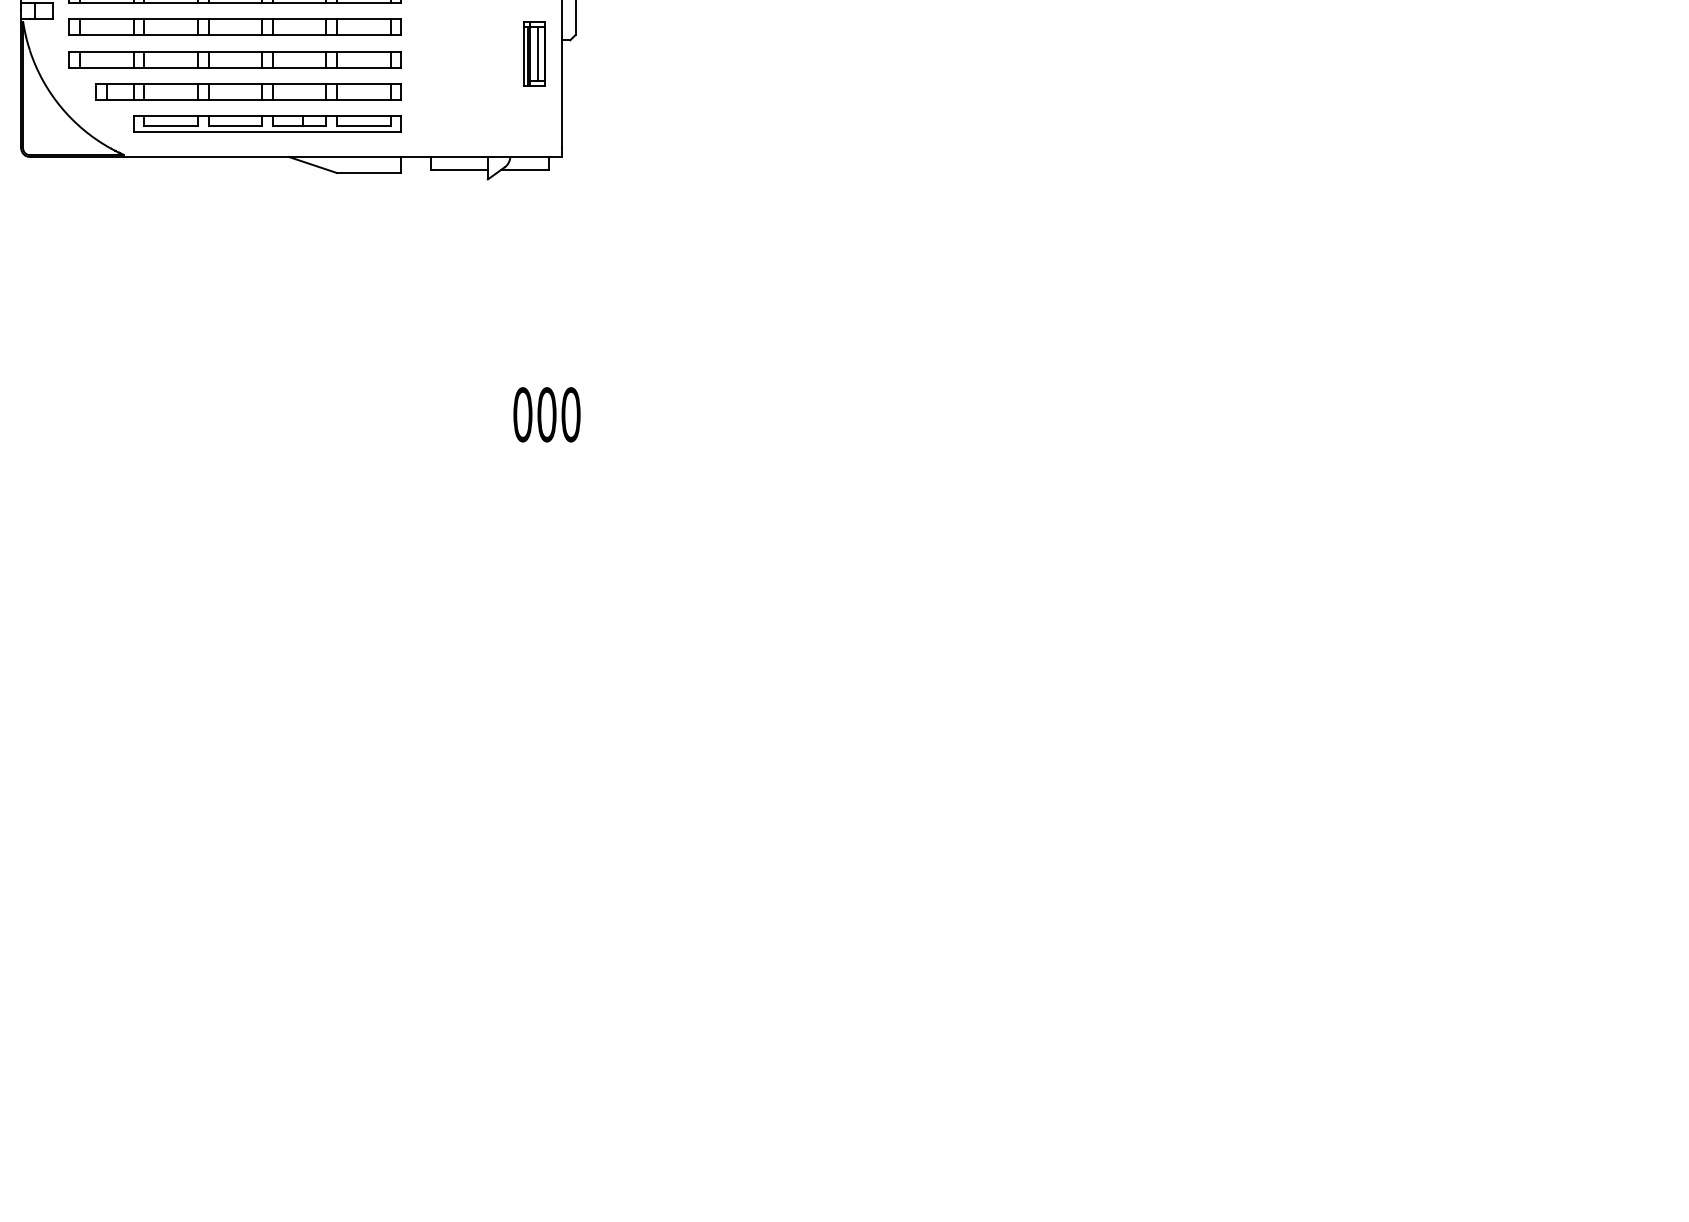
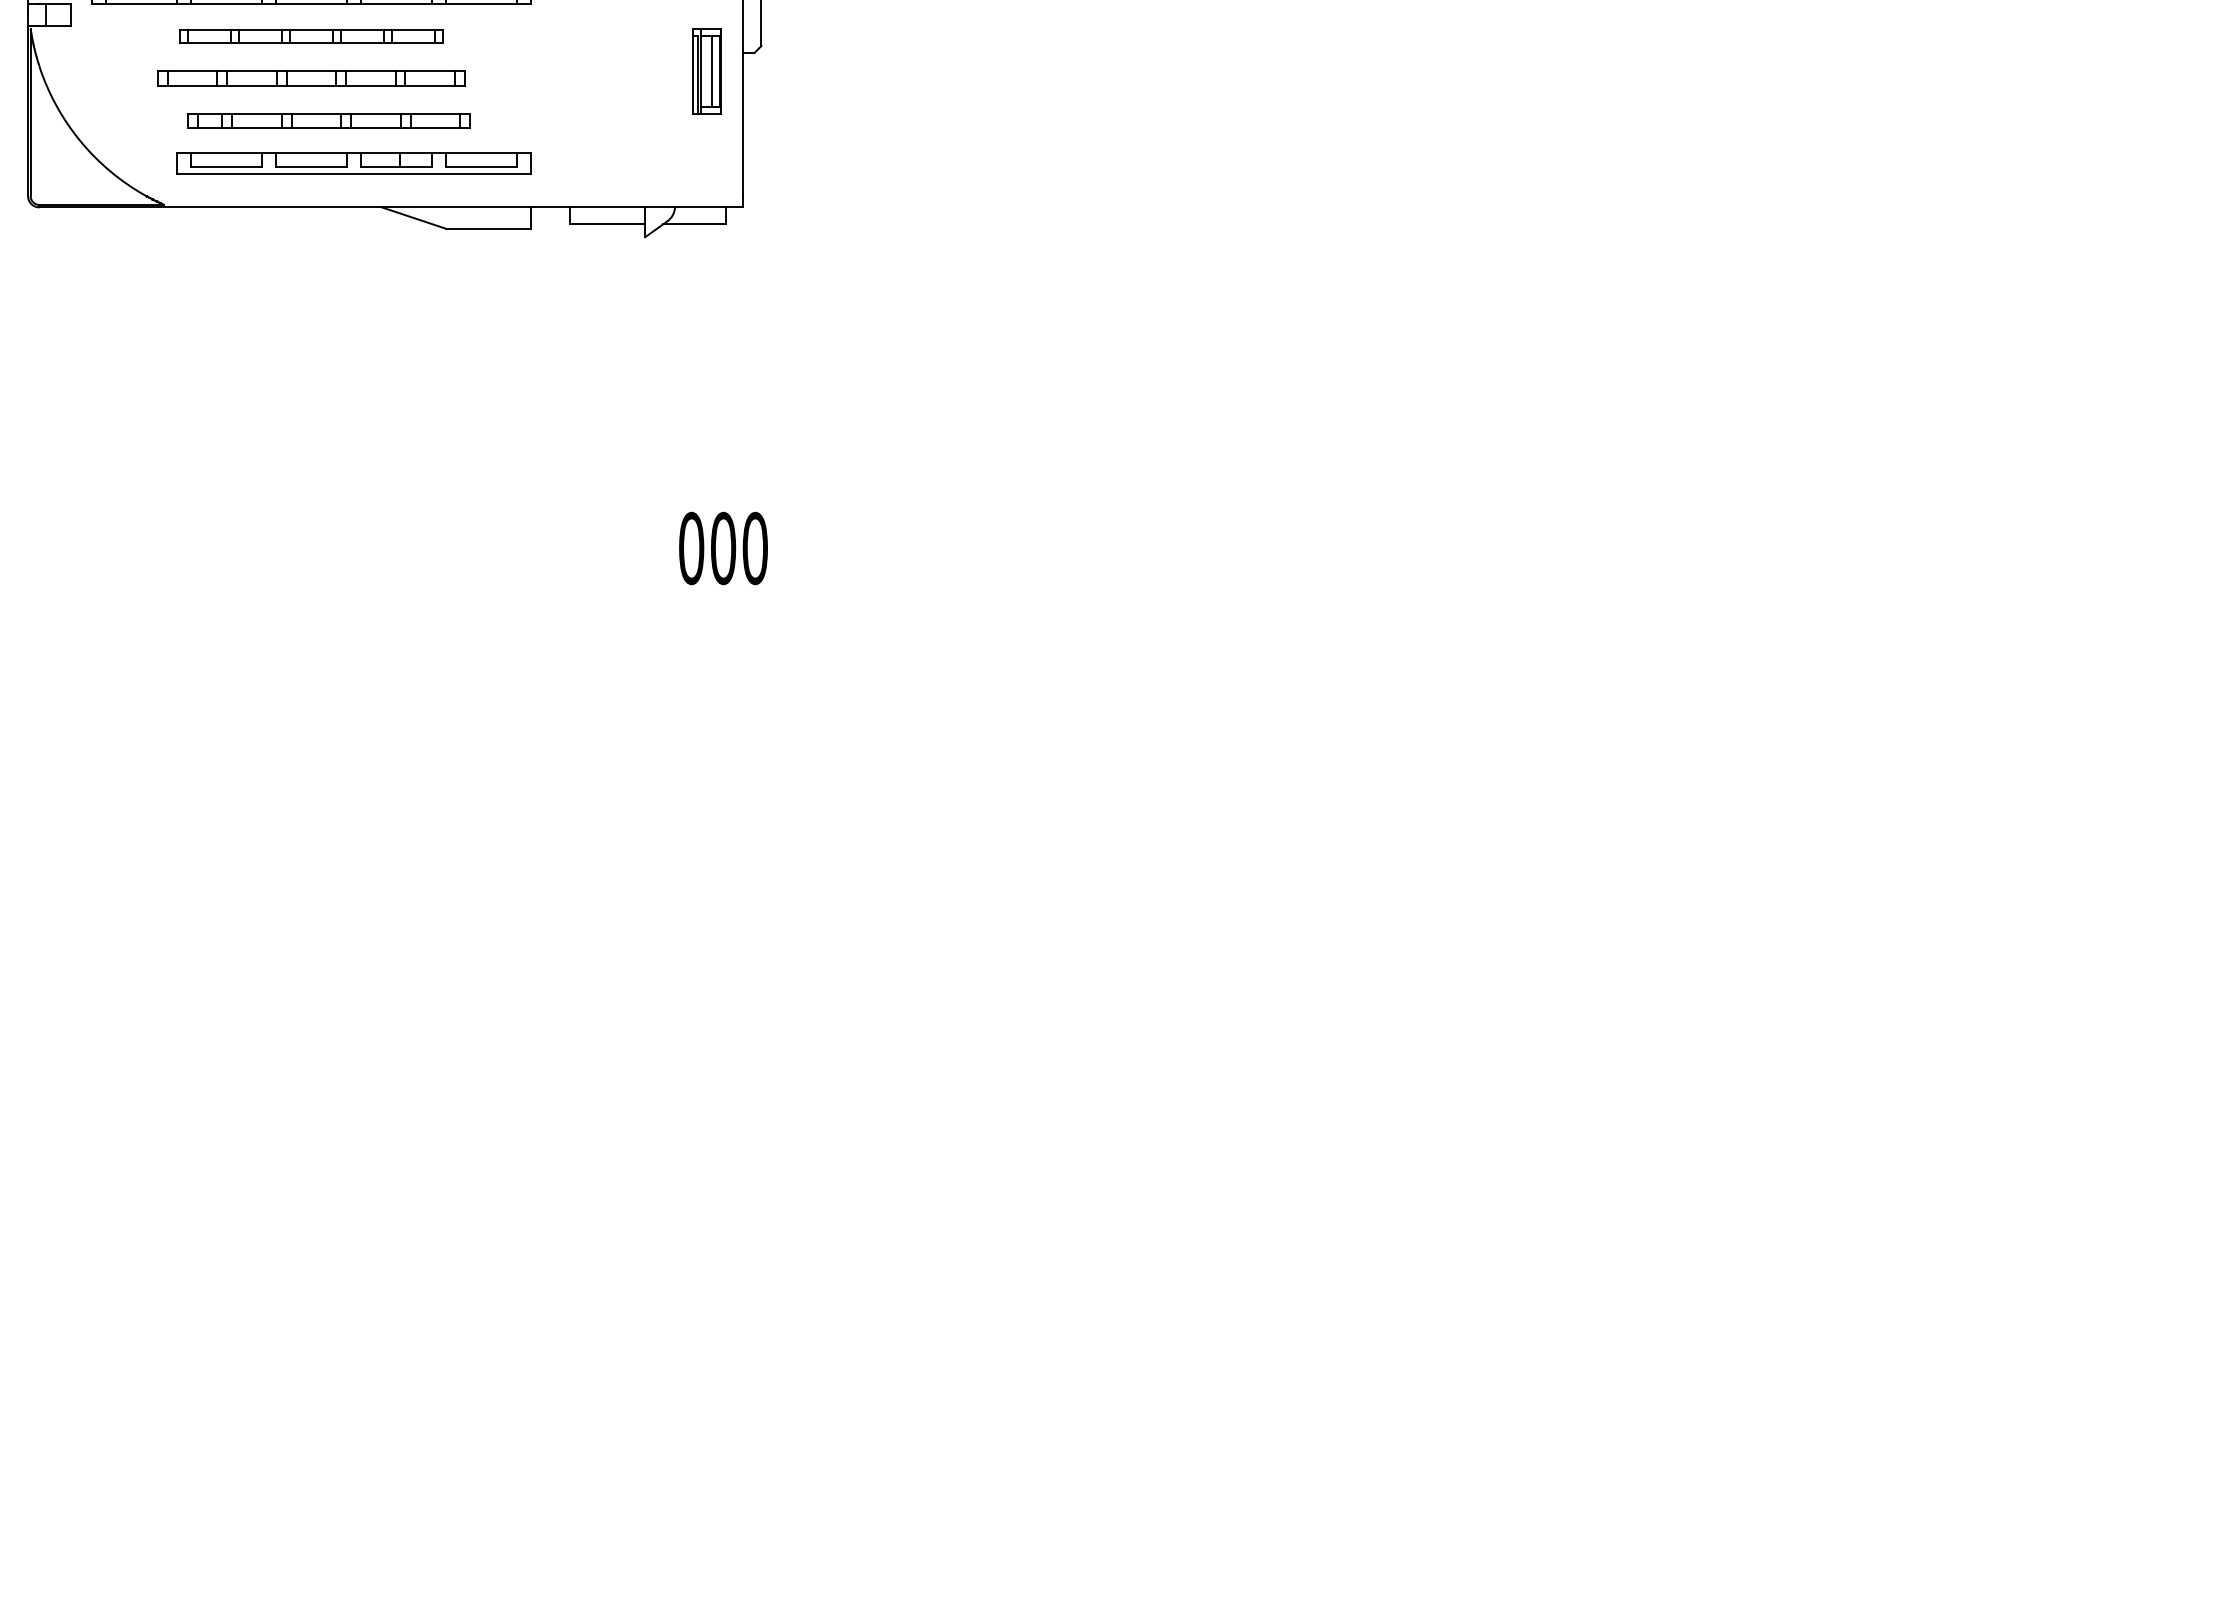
part: (235, 27) -> (311, 36), size x0.6
part: (235, 59) -> (311, 78), size x0.7
part: (248, 91) -> (328, 120), size x0.7

